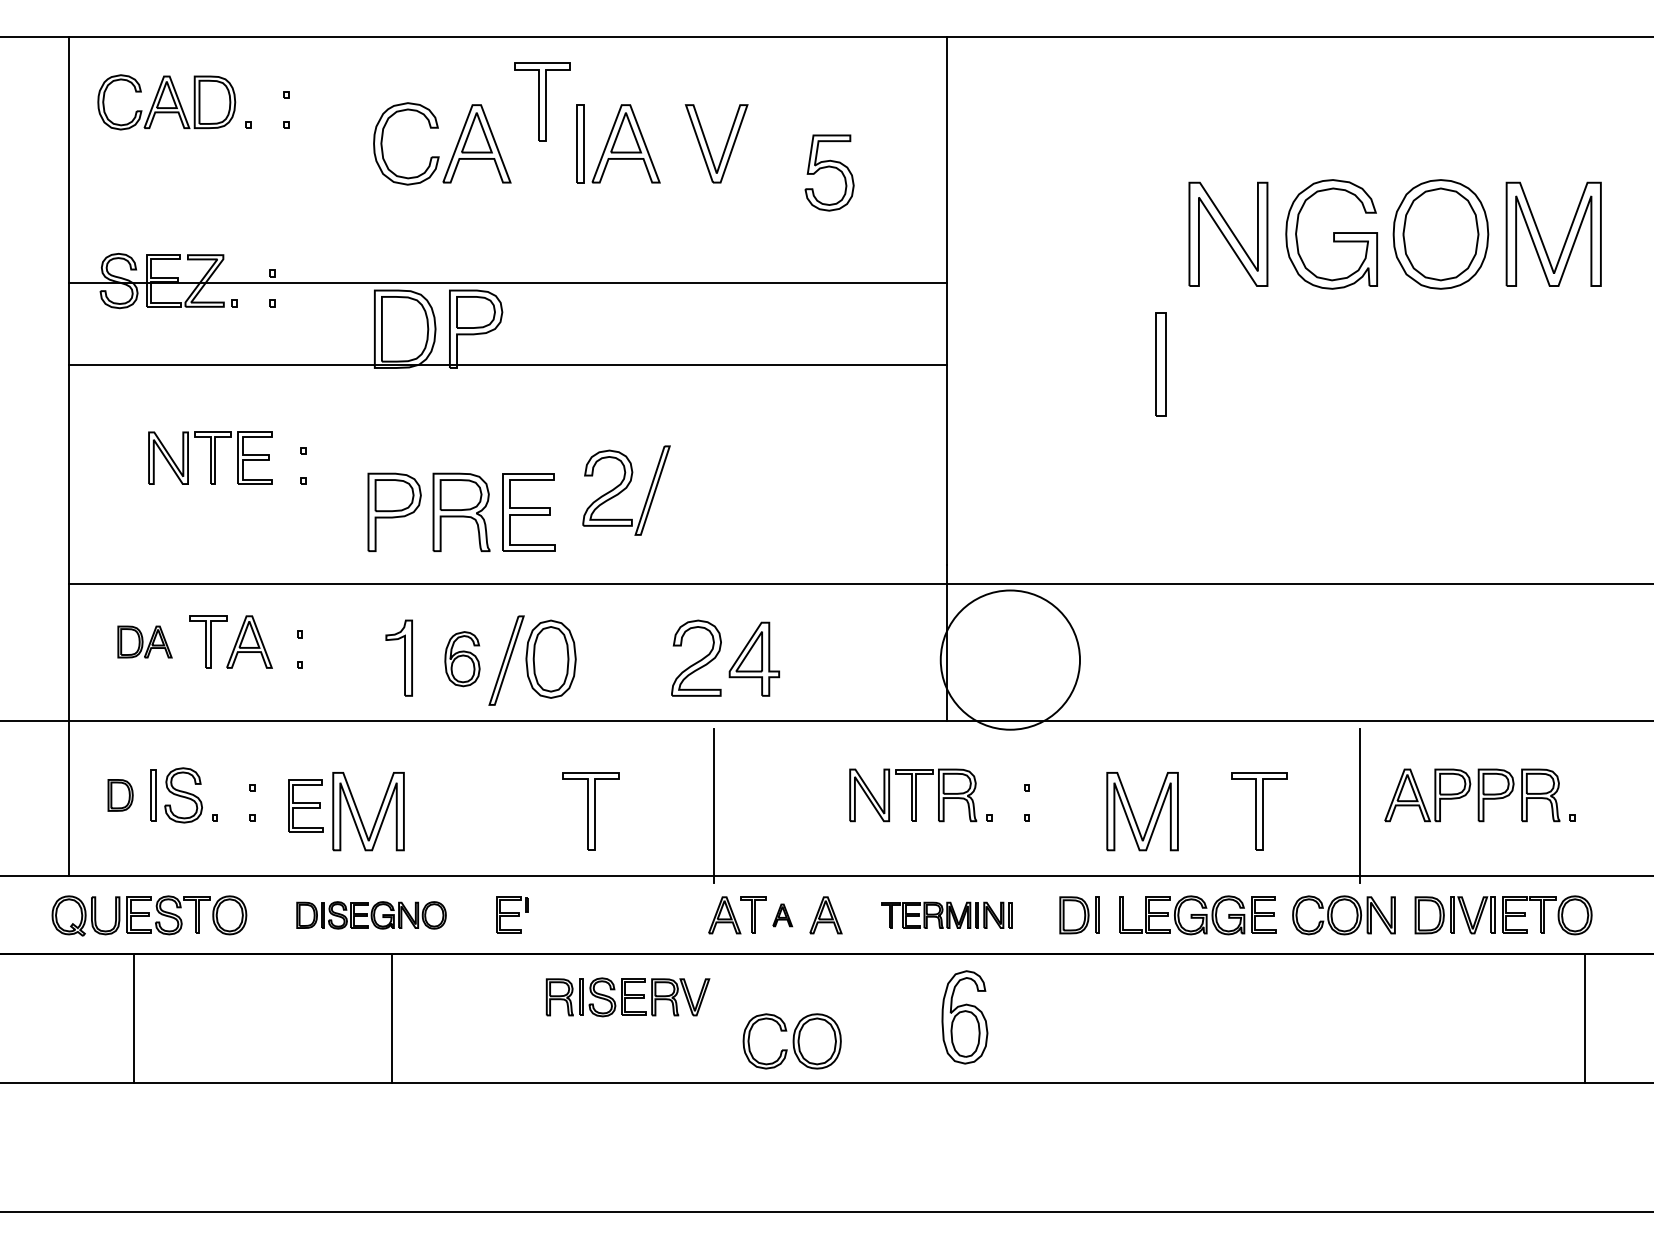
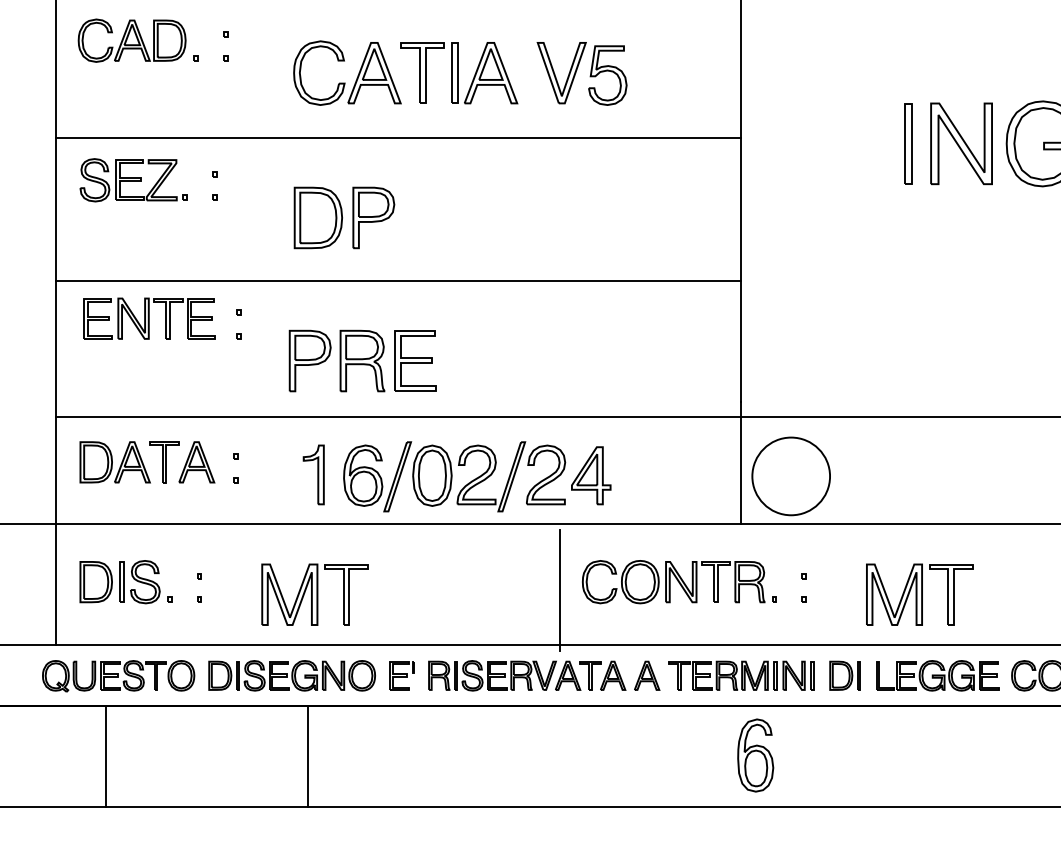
part: (542, 101) -> (422, 72), moved
part: (829, 172) -> (607, 75), moved
line: (507, 283) -> (398, 138), moved
part: (1160, 364) -> (908, 143), moved
line: (507, 365) -> (398, 280), moved
part: (626, 490) -> (491, 476), moved
part: (144, 641) -> (114, 461), size x1.67
part: (462, 658) -> (363, 475), size x1.43
circle: (1010, 659) -> (791, 475), size x0.71
part: (120, 795) -> (96, 582), size x1.67
part: (305, 805) -> (97, 318), moved
part: (590, 811) -> (346, 594), moved
part: (1259, 811) -> (951, 594), moved
part: (371, 915) -> (292, 675), size x1.43
part: (782, 915) -> (613, 675), size x1.67
part: (946, 915) -> (741, 675), size x1.43
part: (627, 997) -> (492, 675), moved
part: (791, 1041) -> (620, 582), moved

